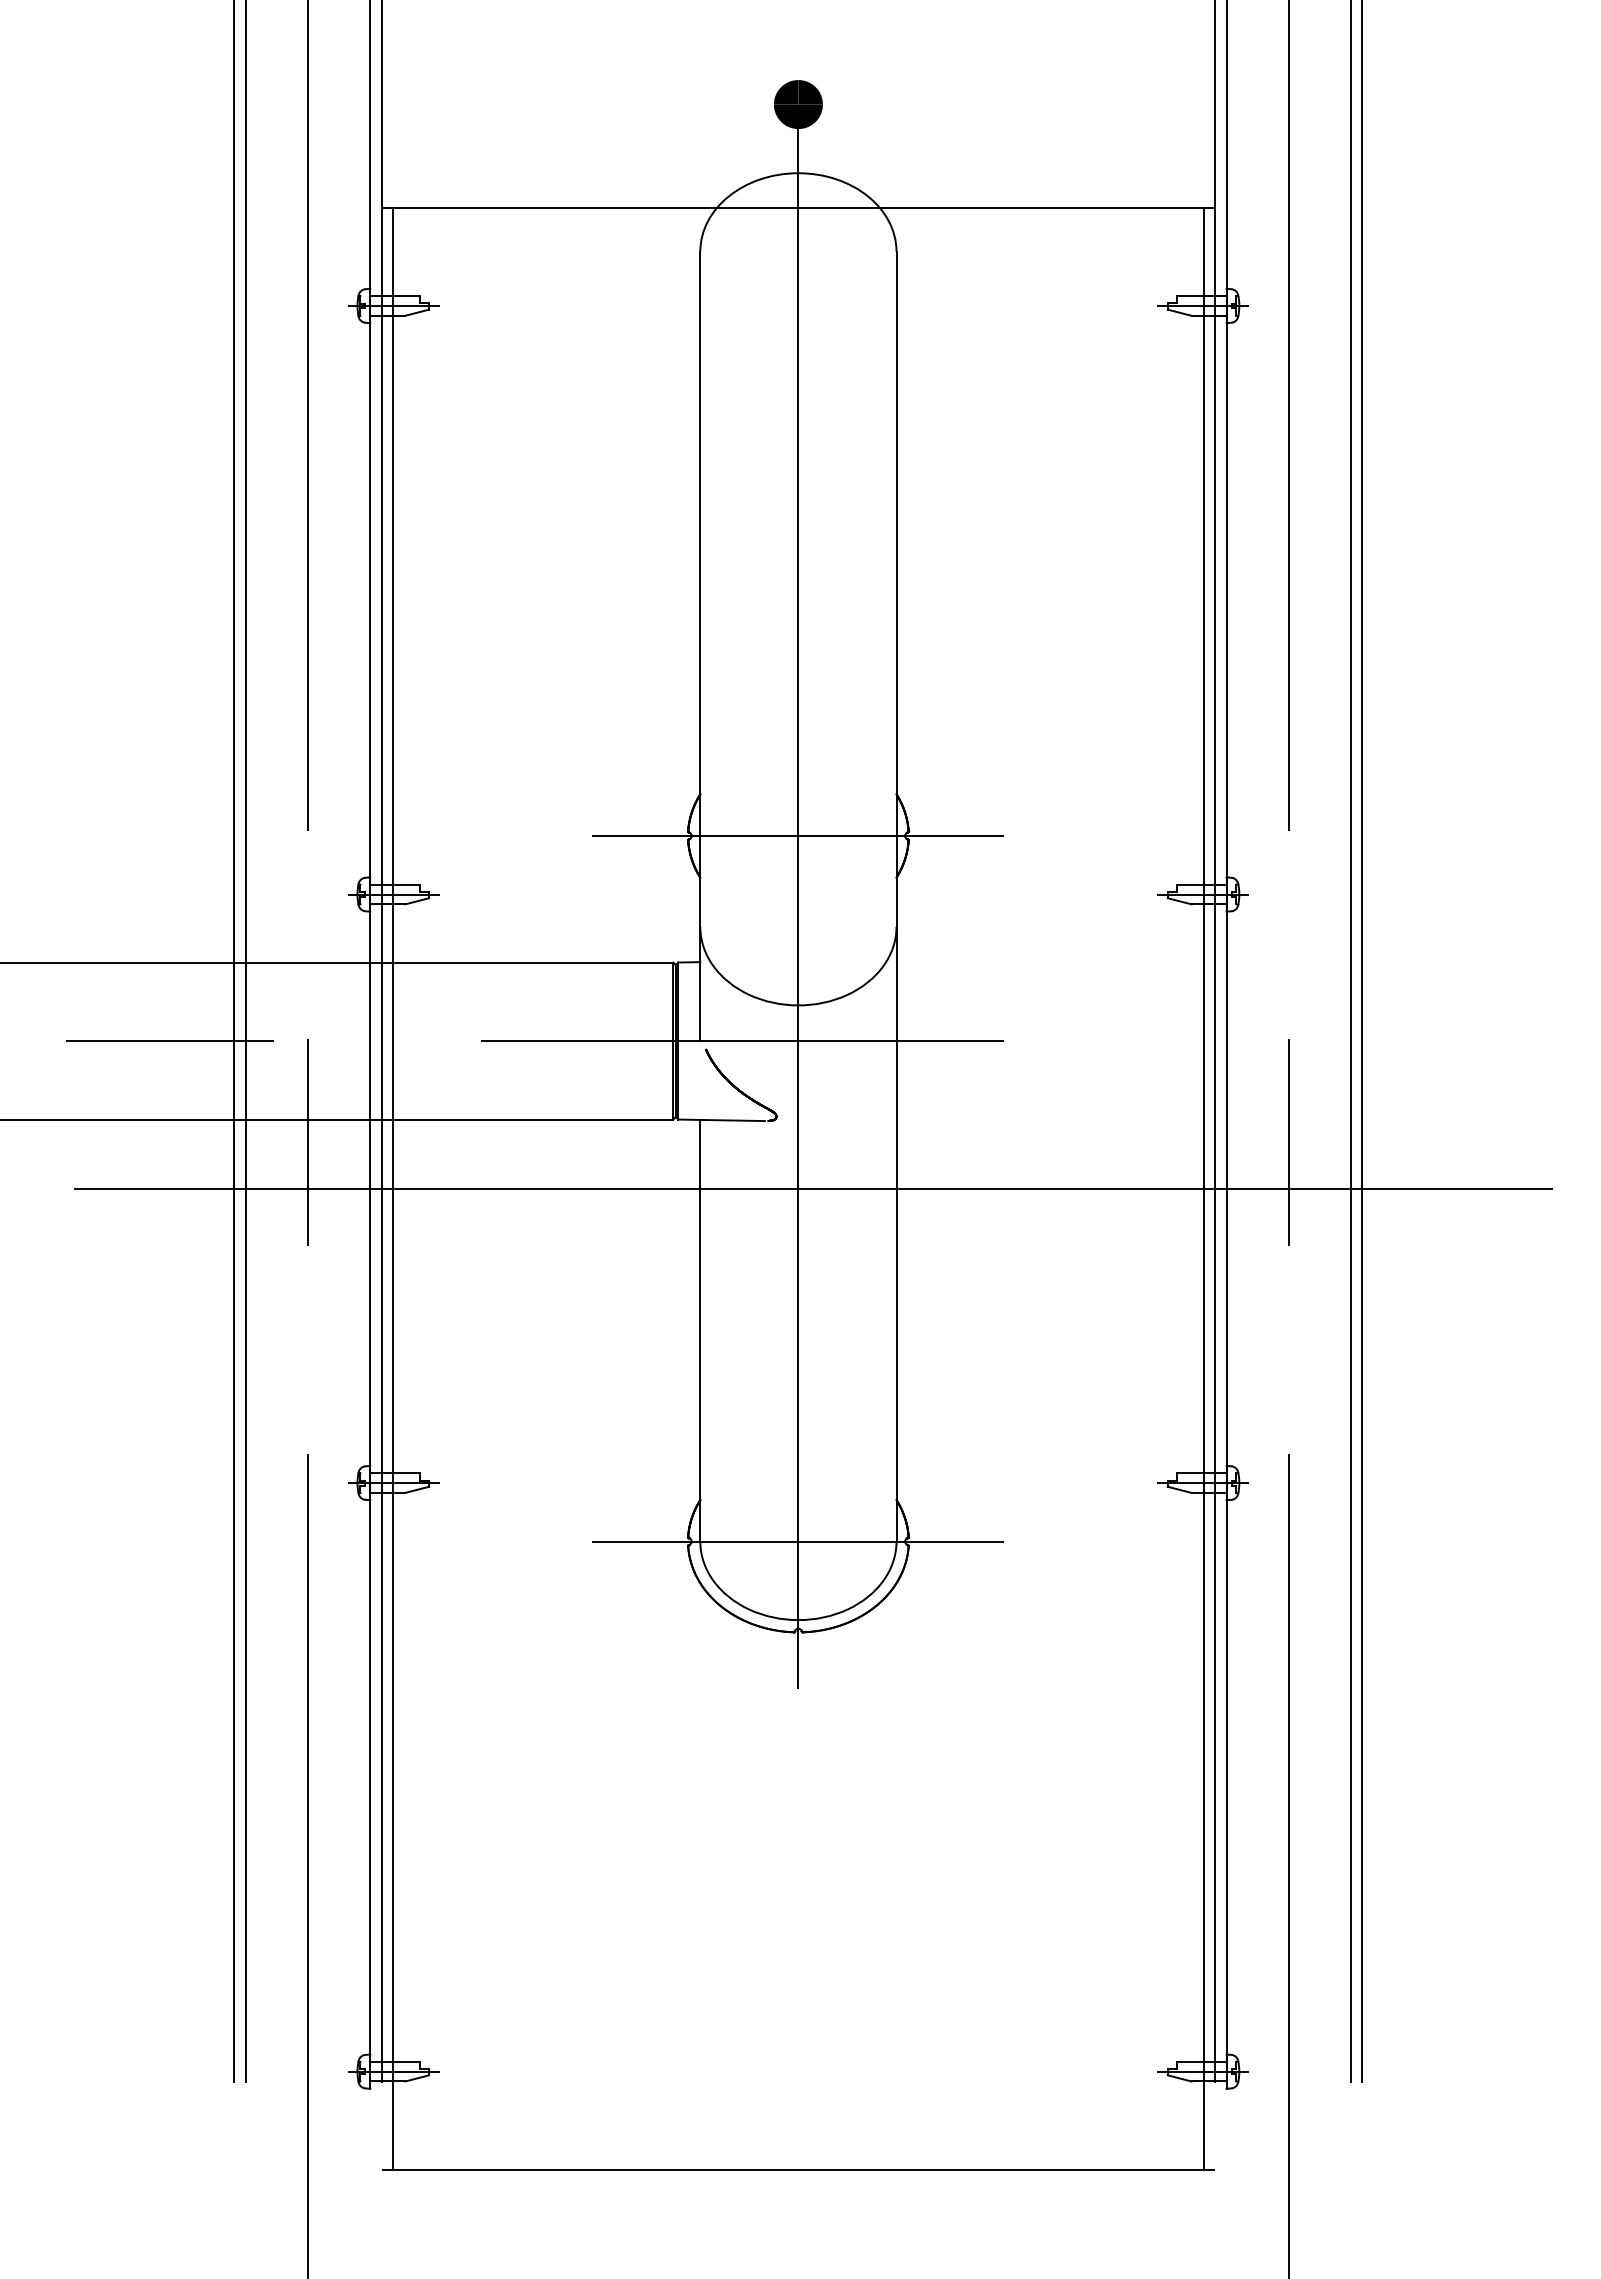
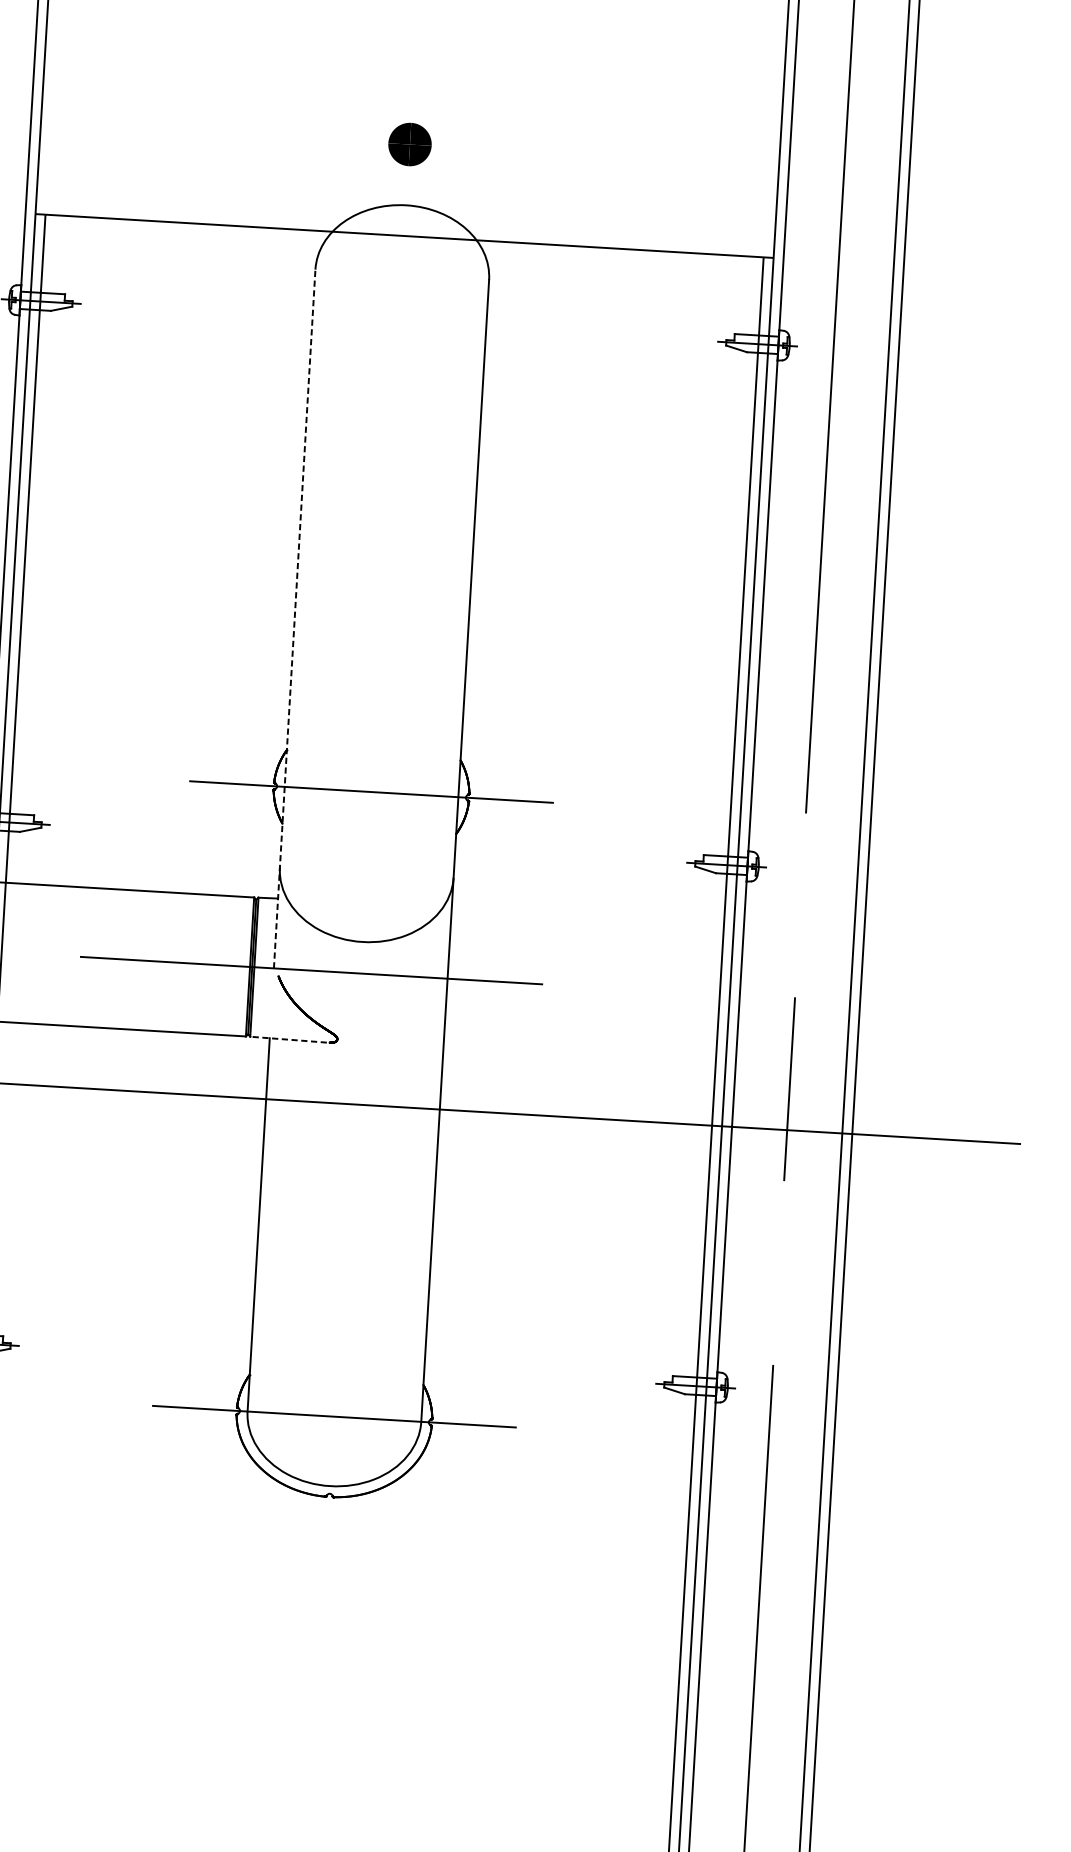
line: (700, 646) -> (294, 619), solid -> dashed
line: (798, 896) -> (368, 845), removed
line: (721, 1120) -> (288, 1039), solid -> dashed

